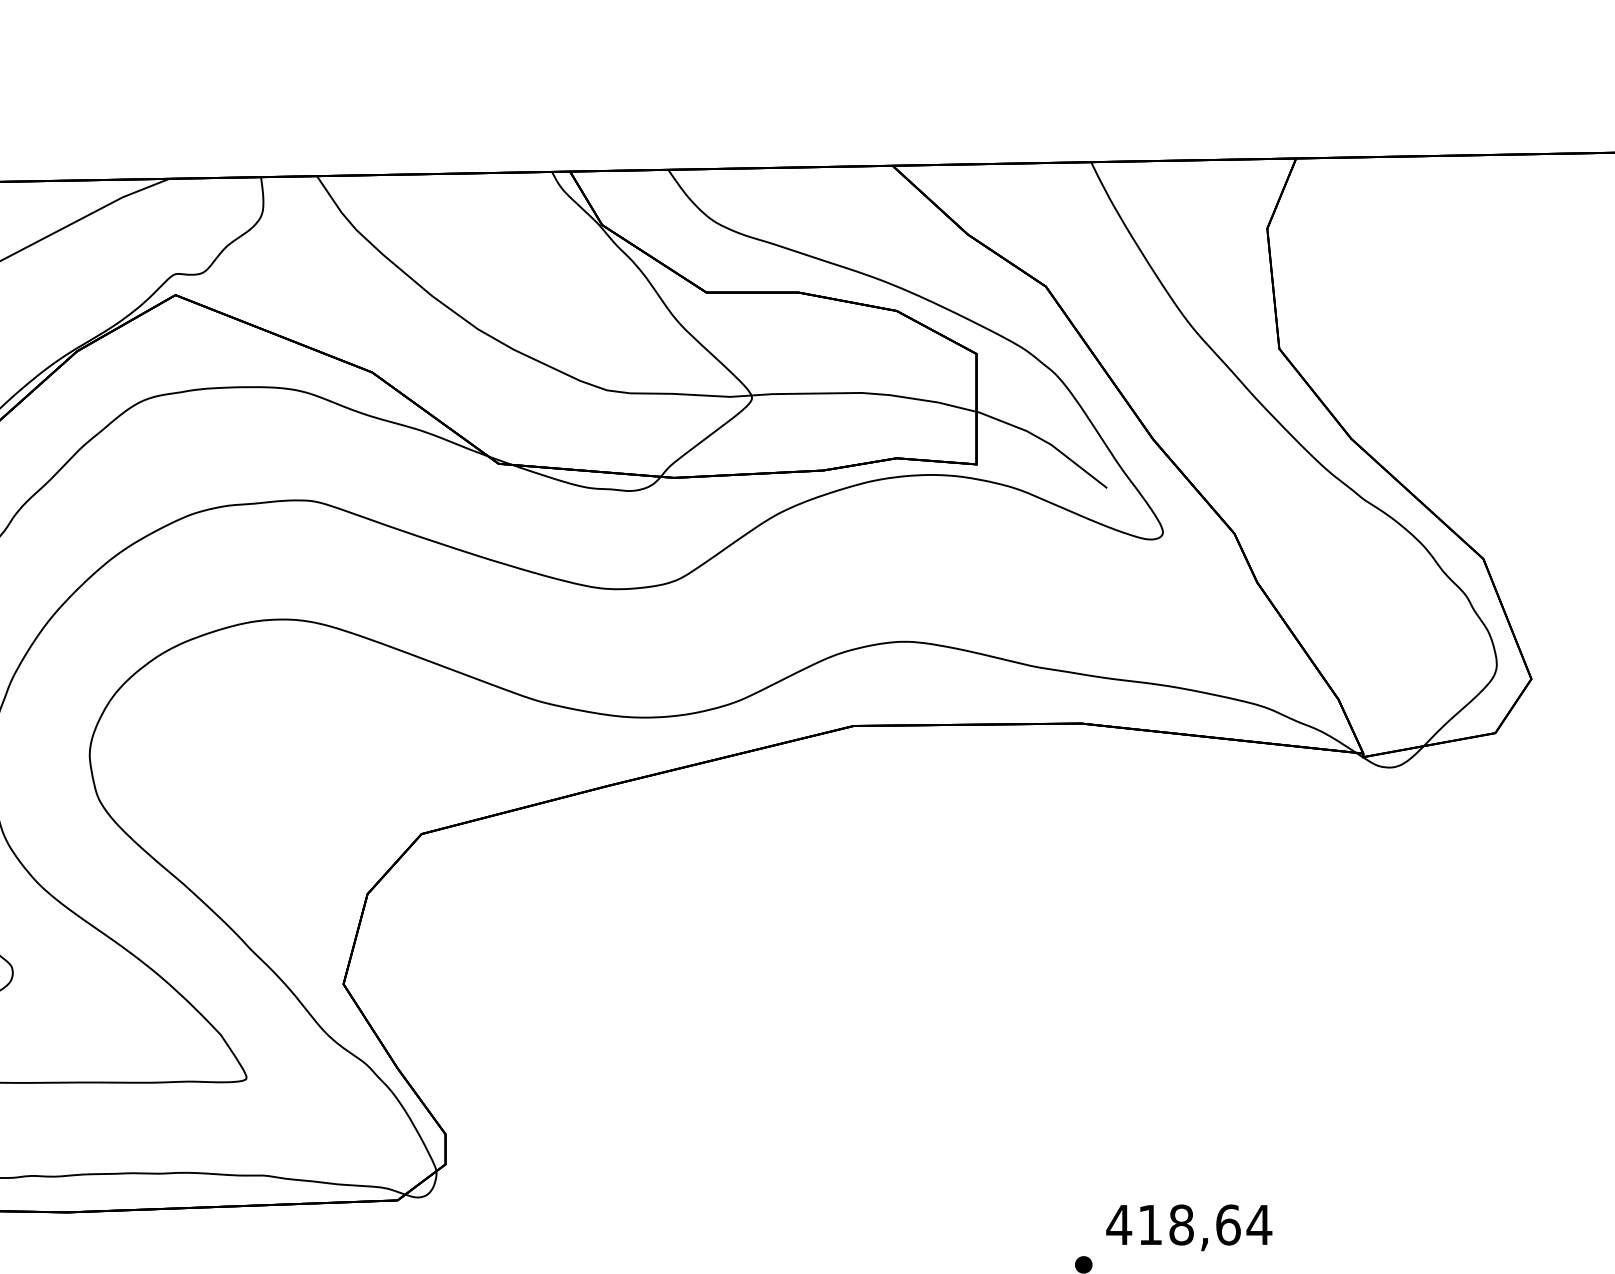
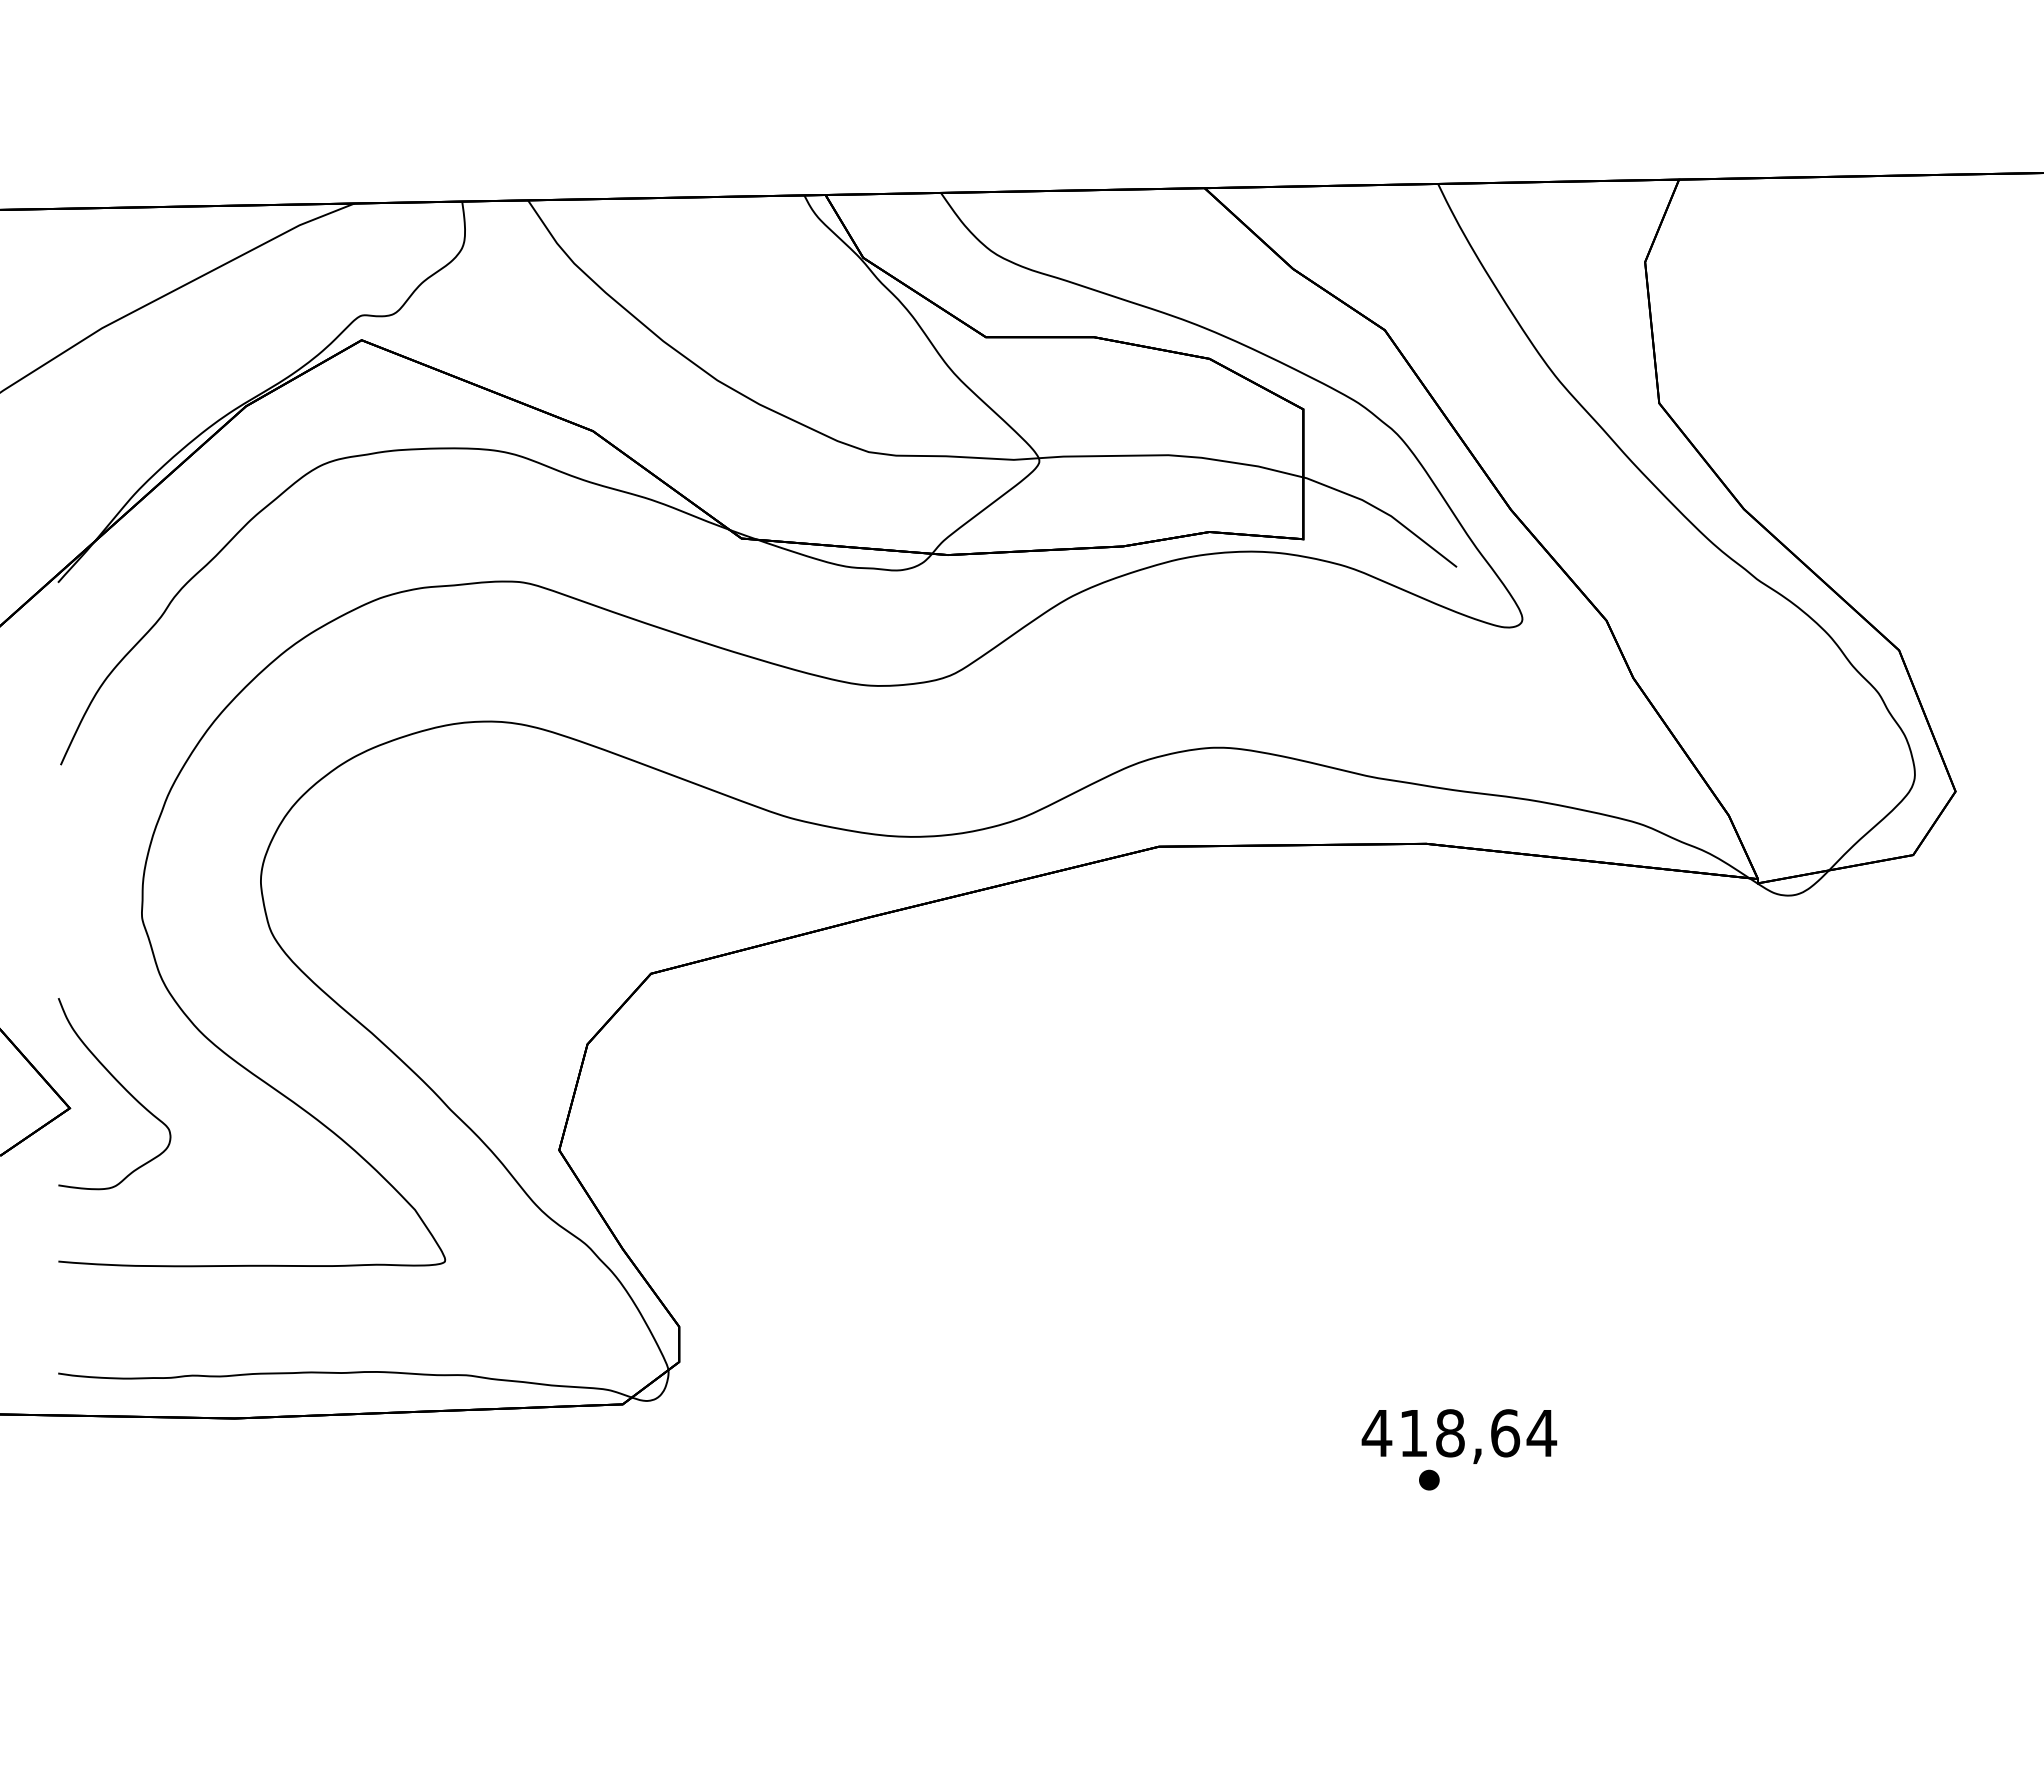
text: (1189, 1227) -> (1459, 1436), moved

